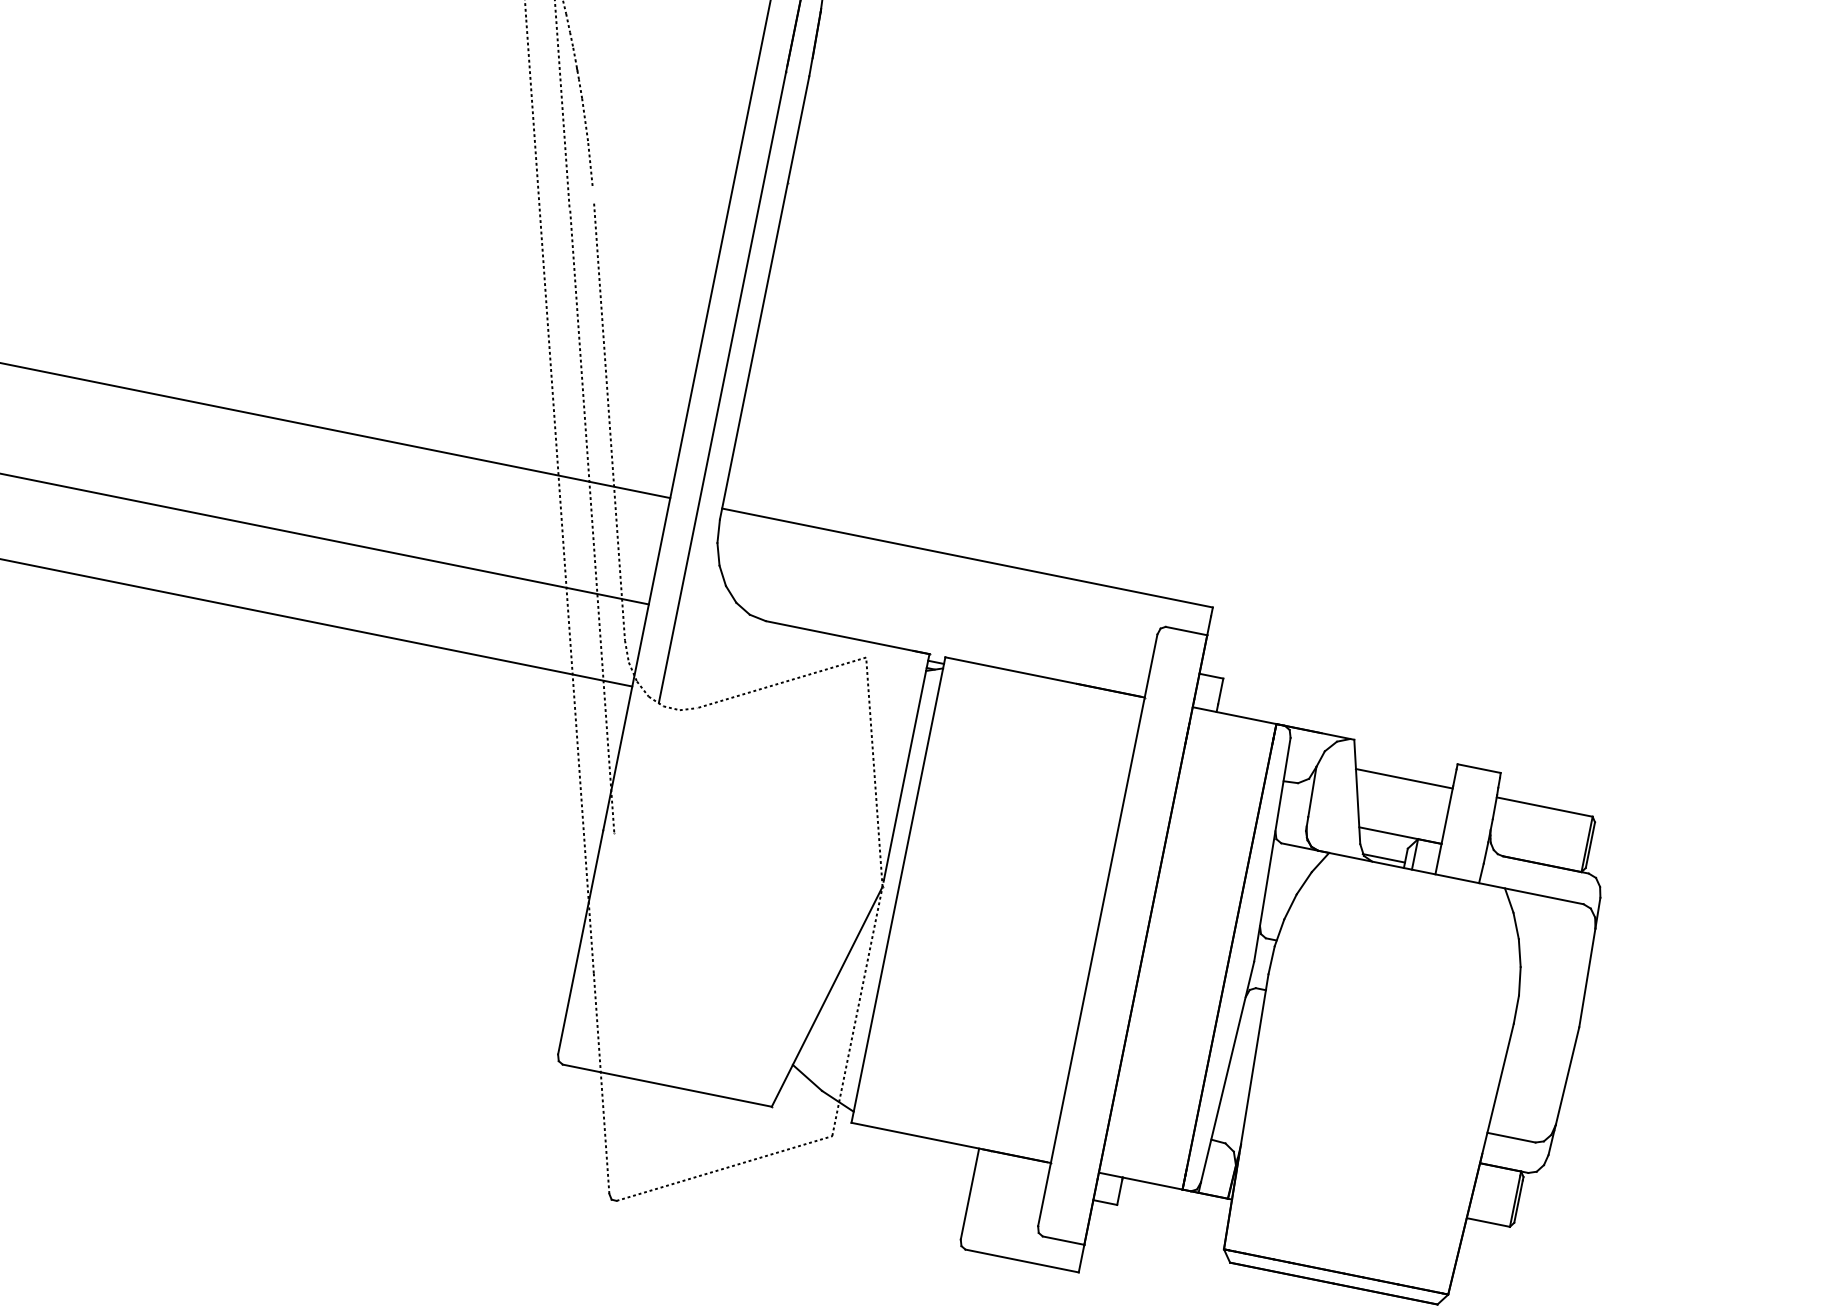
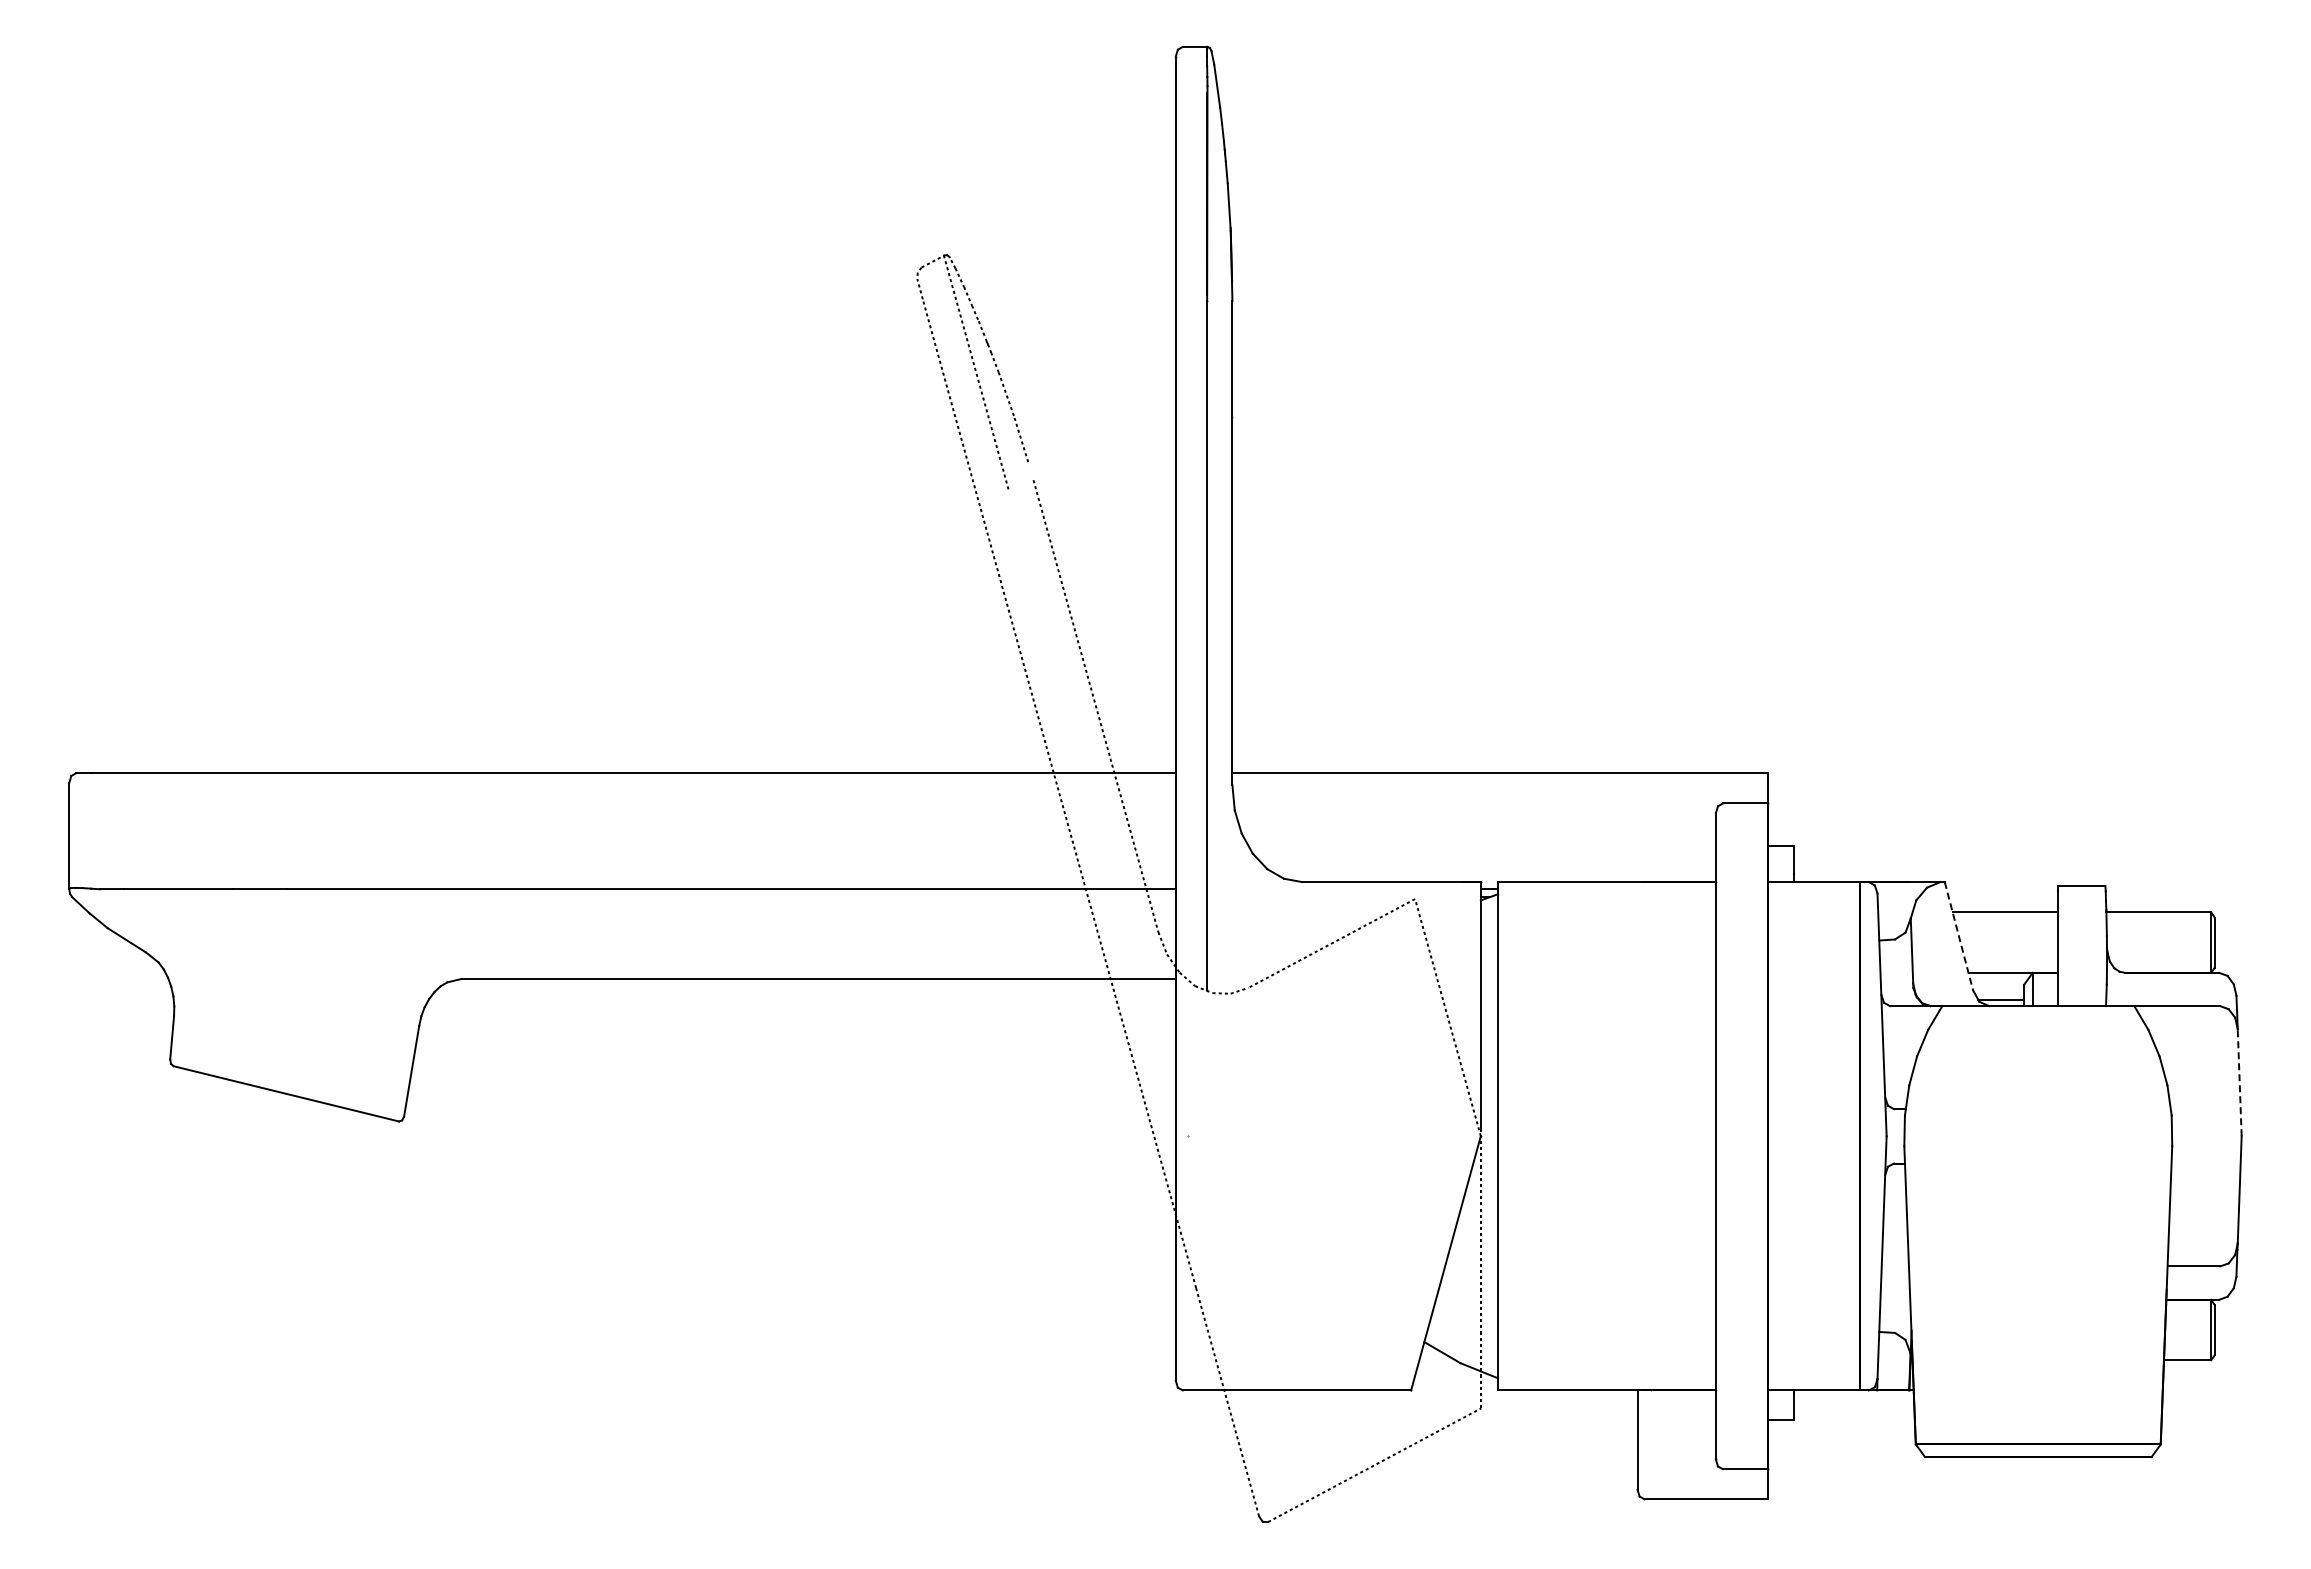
line: (591, 521) -> (1098, 814), removed
line: (1356, 792) -> (1958, 936), solid -> dashed
line: (1587, 977) -> (2239, 1082), solid -> dashed

